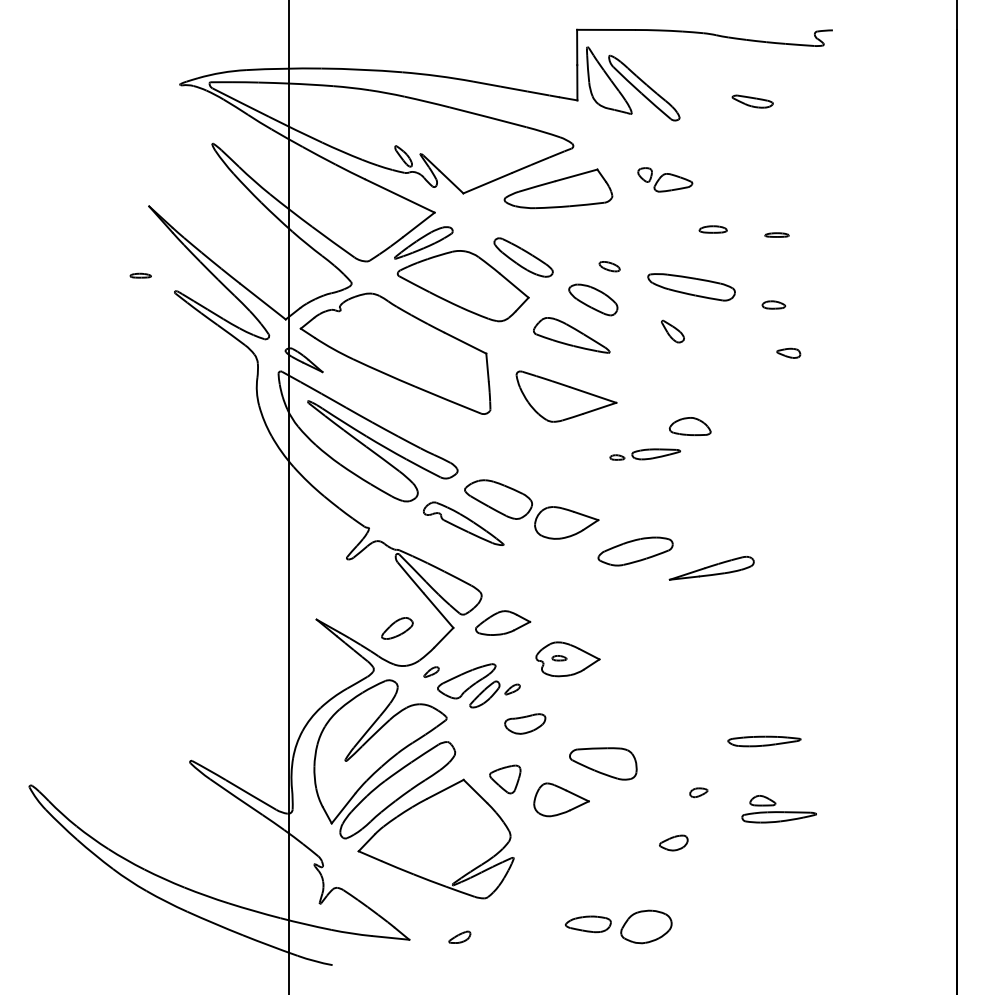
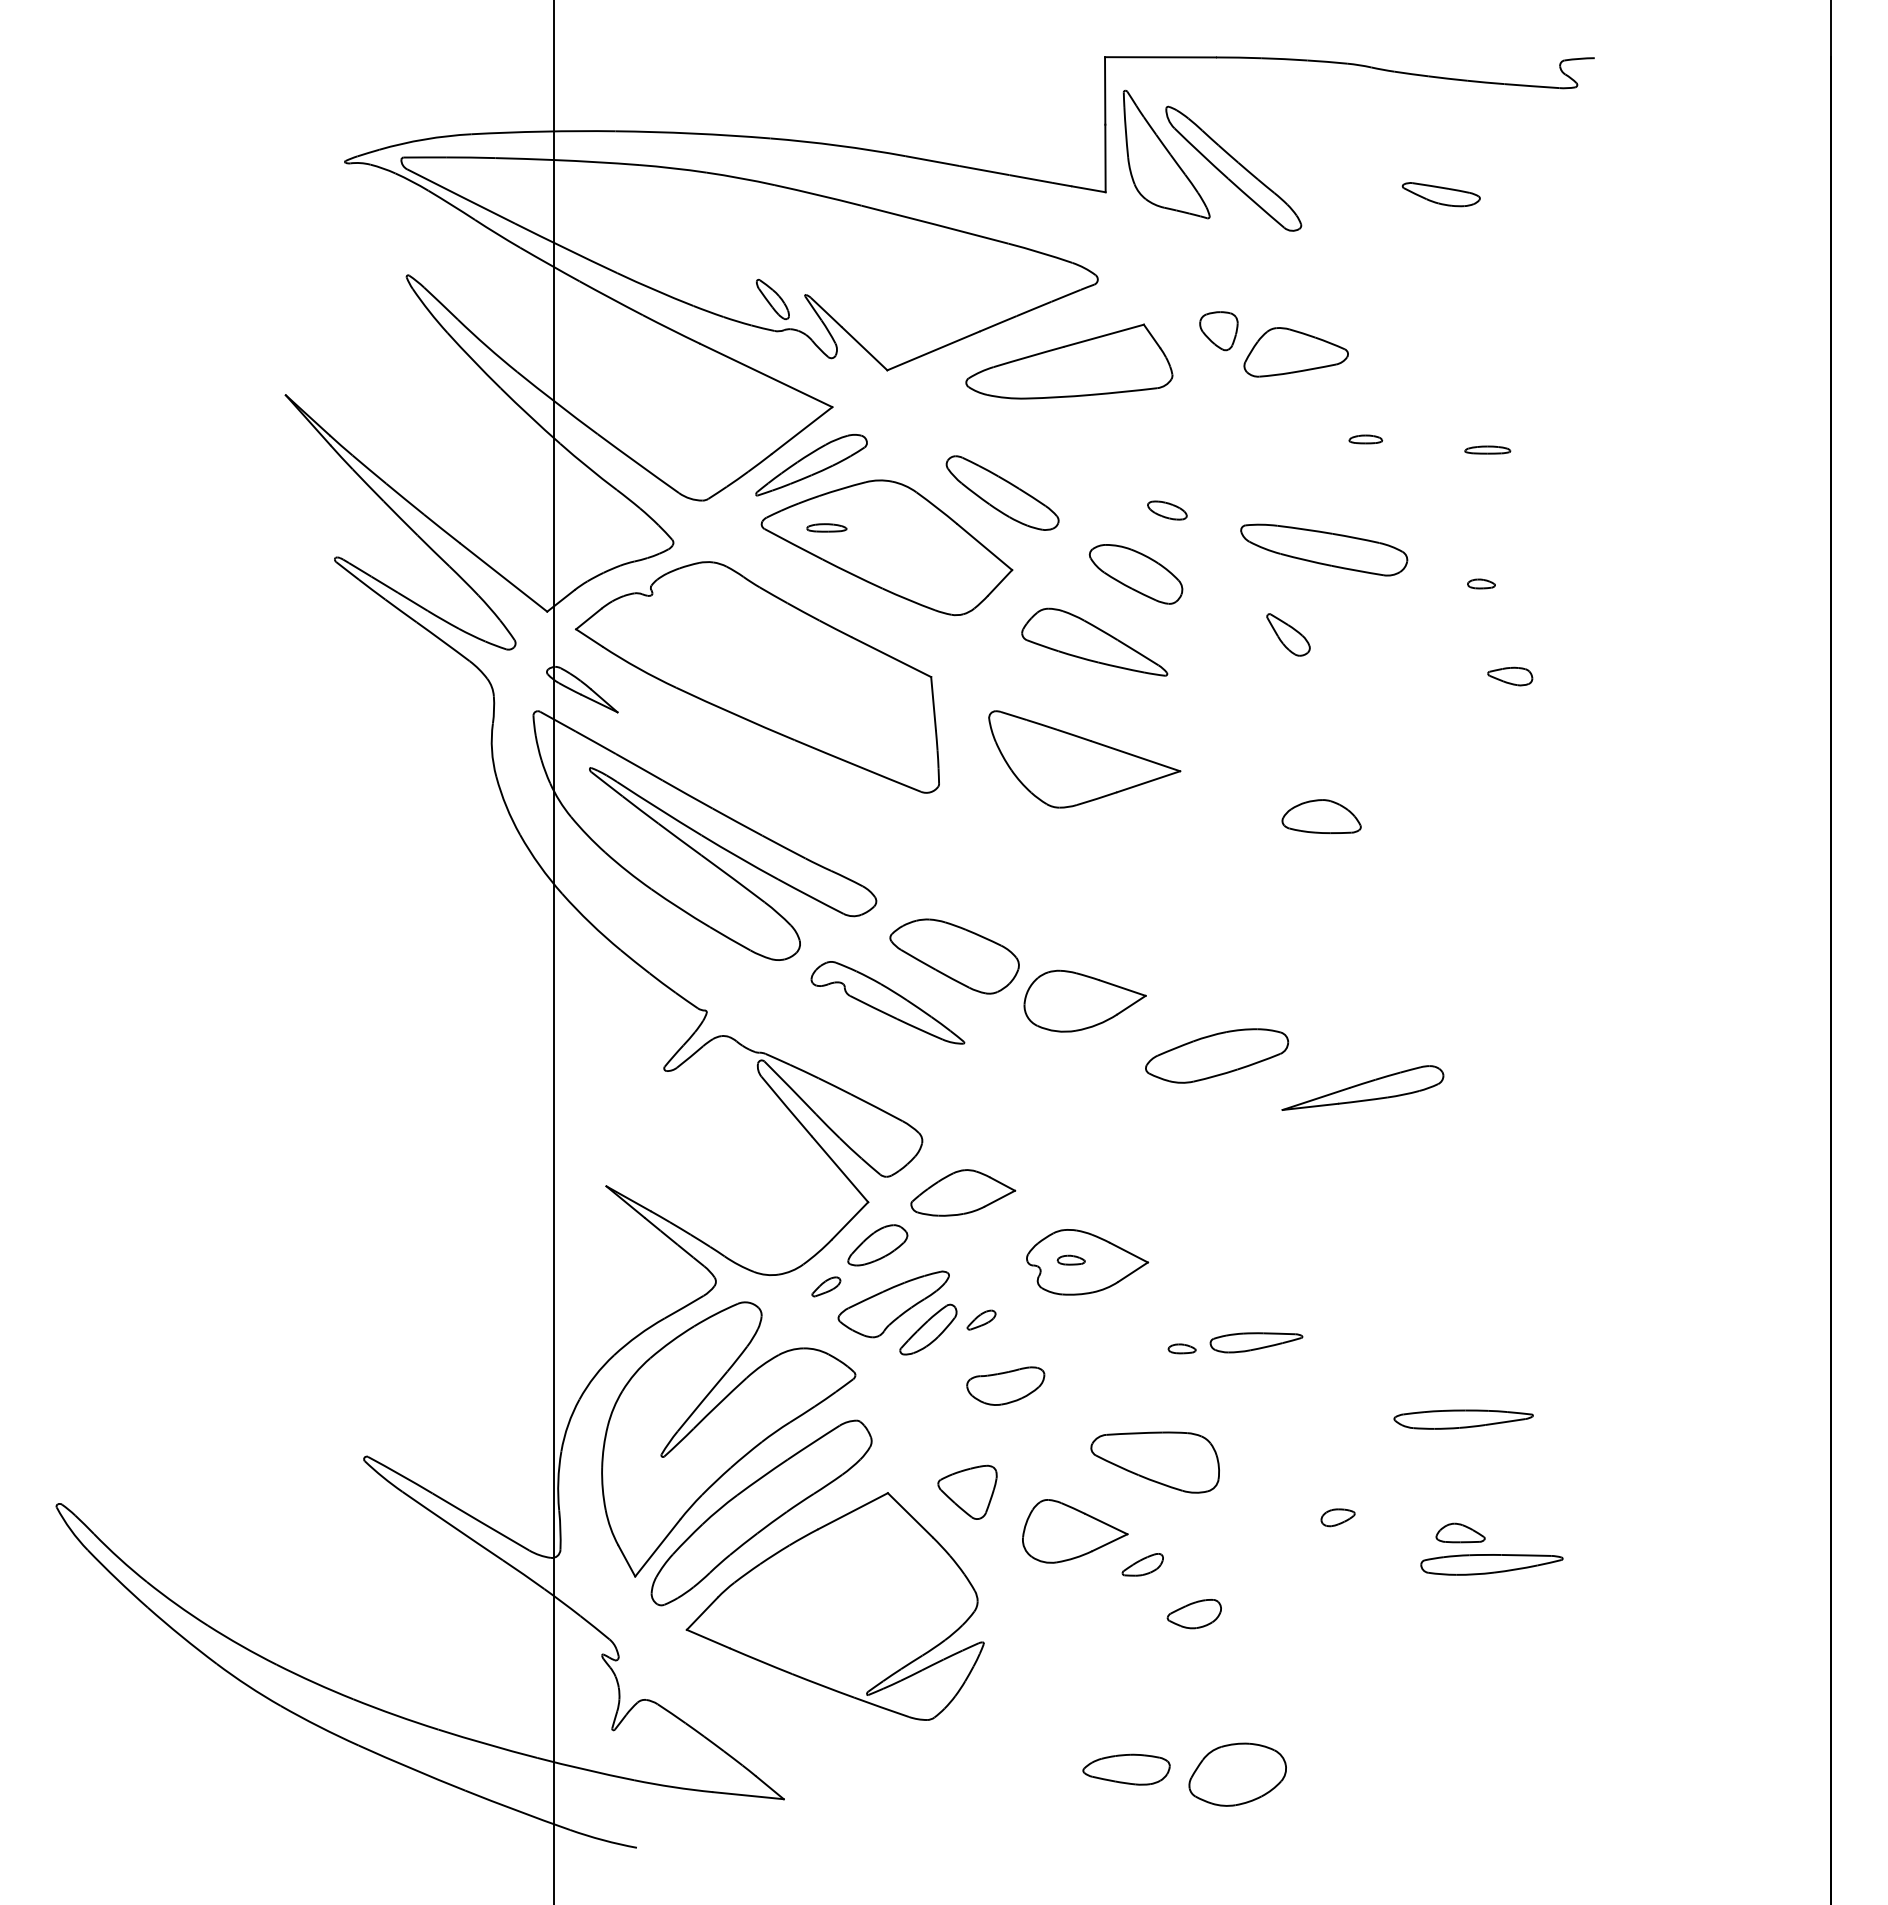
part: (664, 179) -> (1272, 343), size x1.43
part: (713, 229) -> (1366, 439), size x0.62
part: (140, 275) -> (826, 527), moved
part: (773, 304) -> (1481, 583), size x0.62
part: (644, 454) -> (1234, 1343), moved
part: (397, 628) -> (877, 1245), moved
part: (673, 842) -> (1193, 1613), moved
part: (459, 936) -> (1142, 1563), moved

